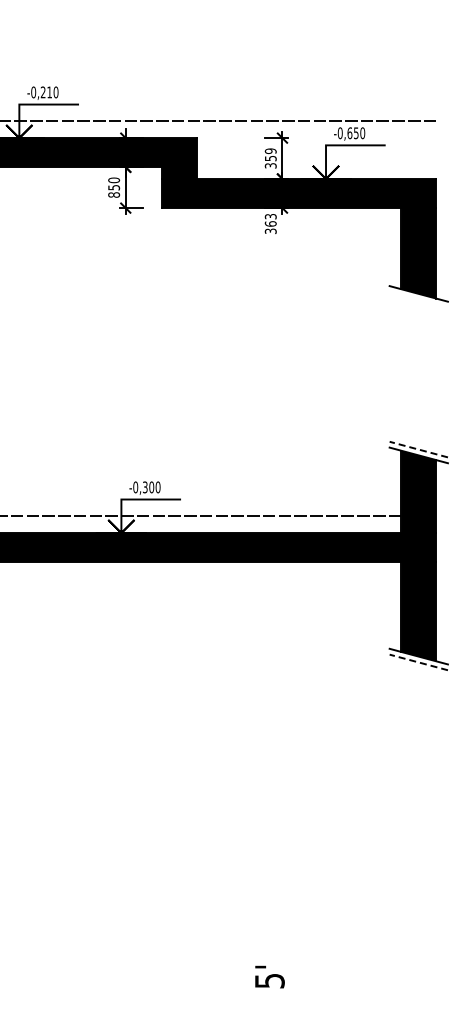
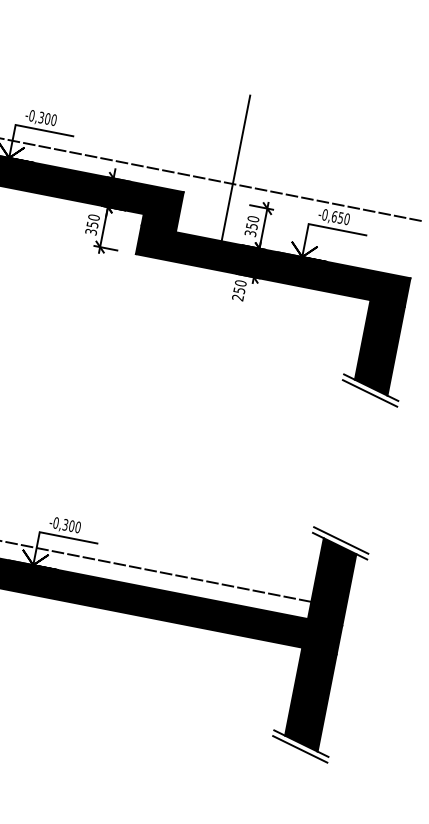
text: (46, 92) -> (44, 118), -0,210 -> -0,300
line: (243, 104) -> (235, 168), added
text: (270, 151) -> (253, 219), 359 -> 350
text: (113, 194) -> (90, 231), 850 -> 350
text: (270, 223) -> (239, 290), 363 -> 250
line: (418, 299) -> (369, 393), added
line: (418, 449) -> (340, 540), dashed -> solid
line: (418, 662) -> (299, 749), dashed -> solid

